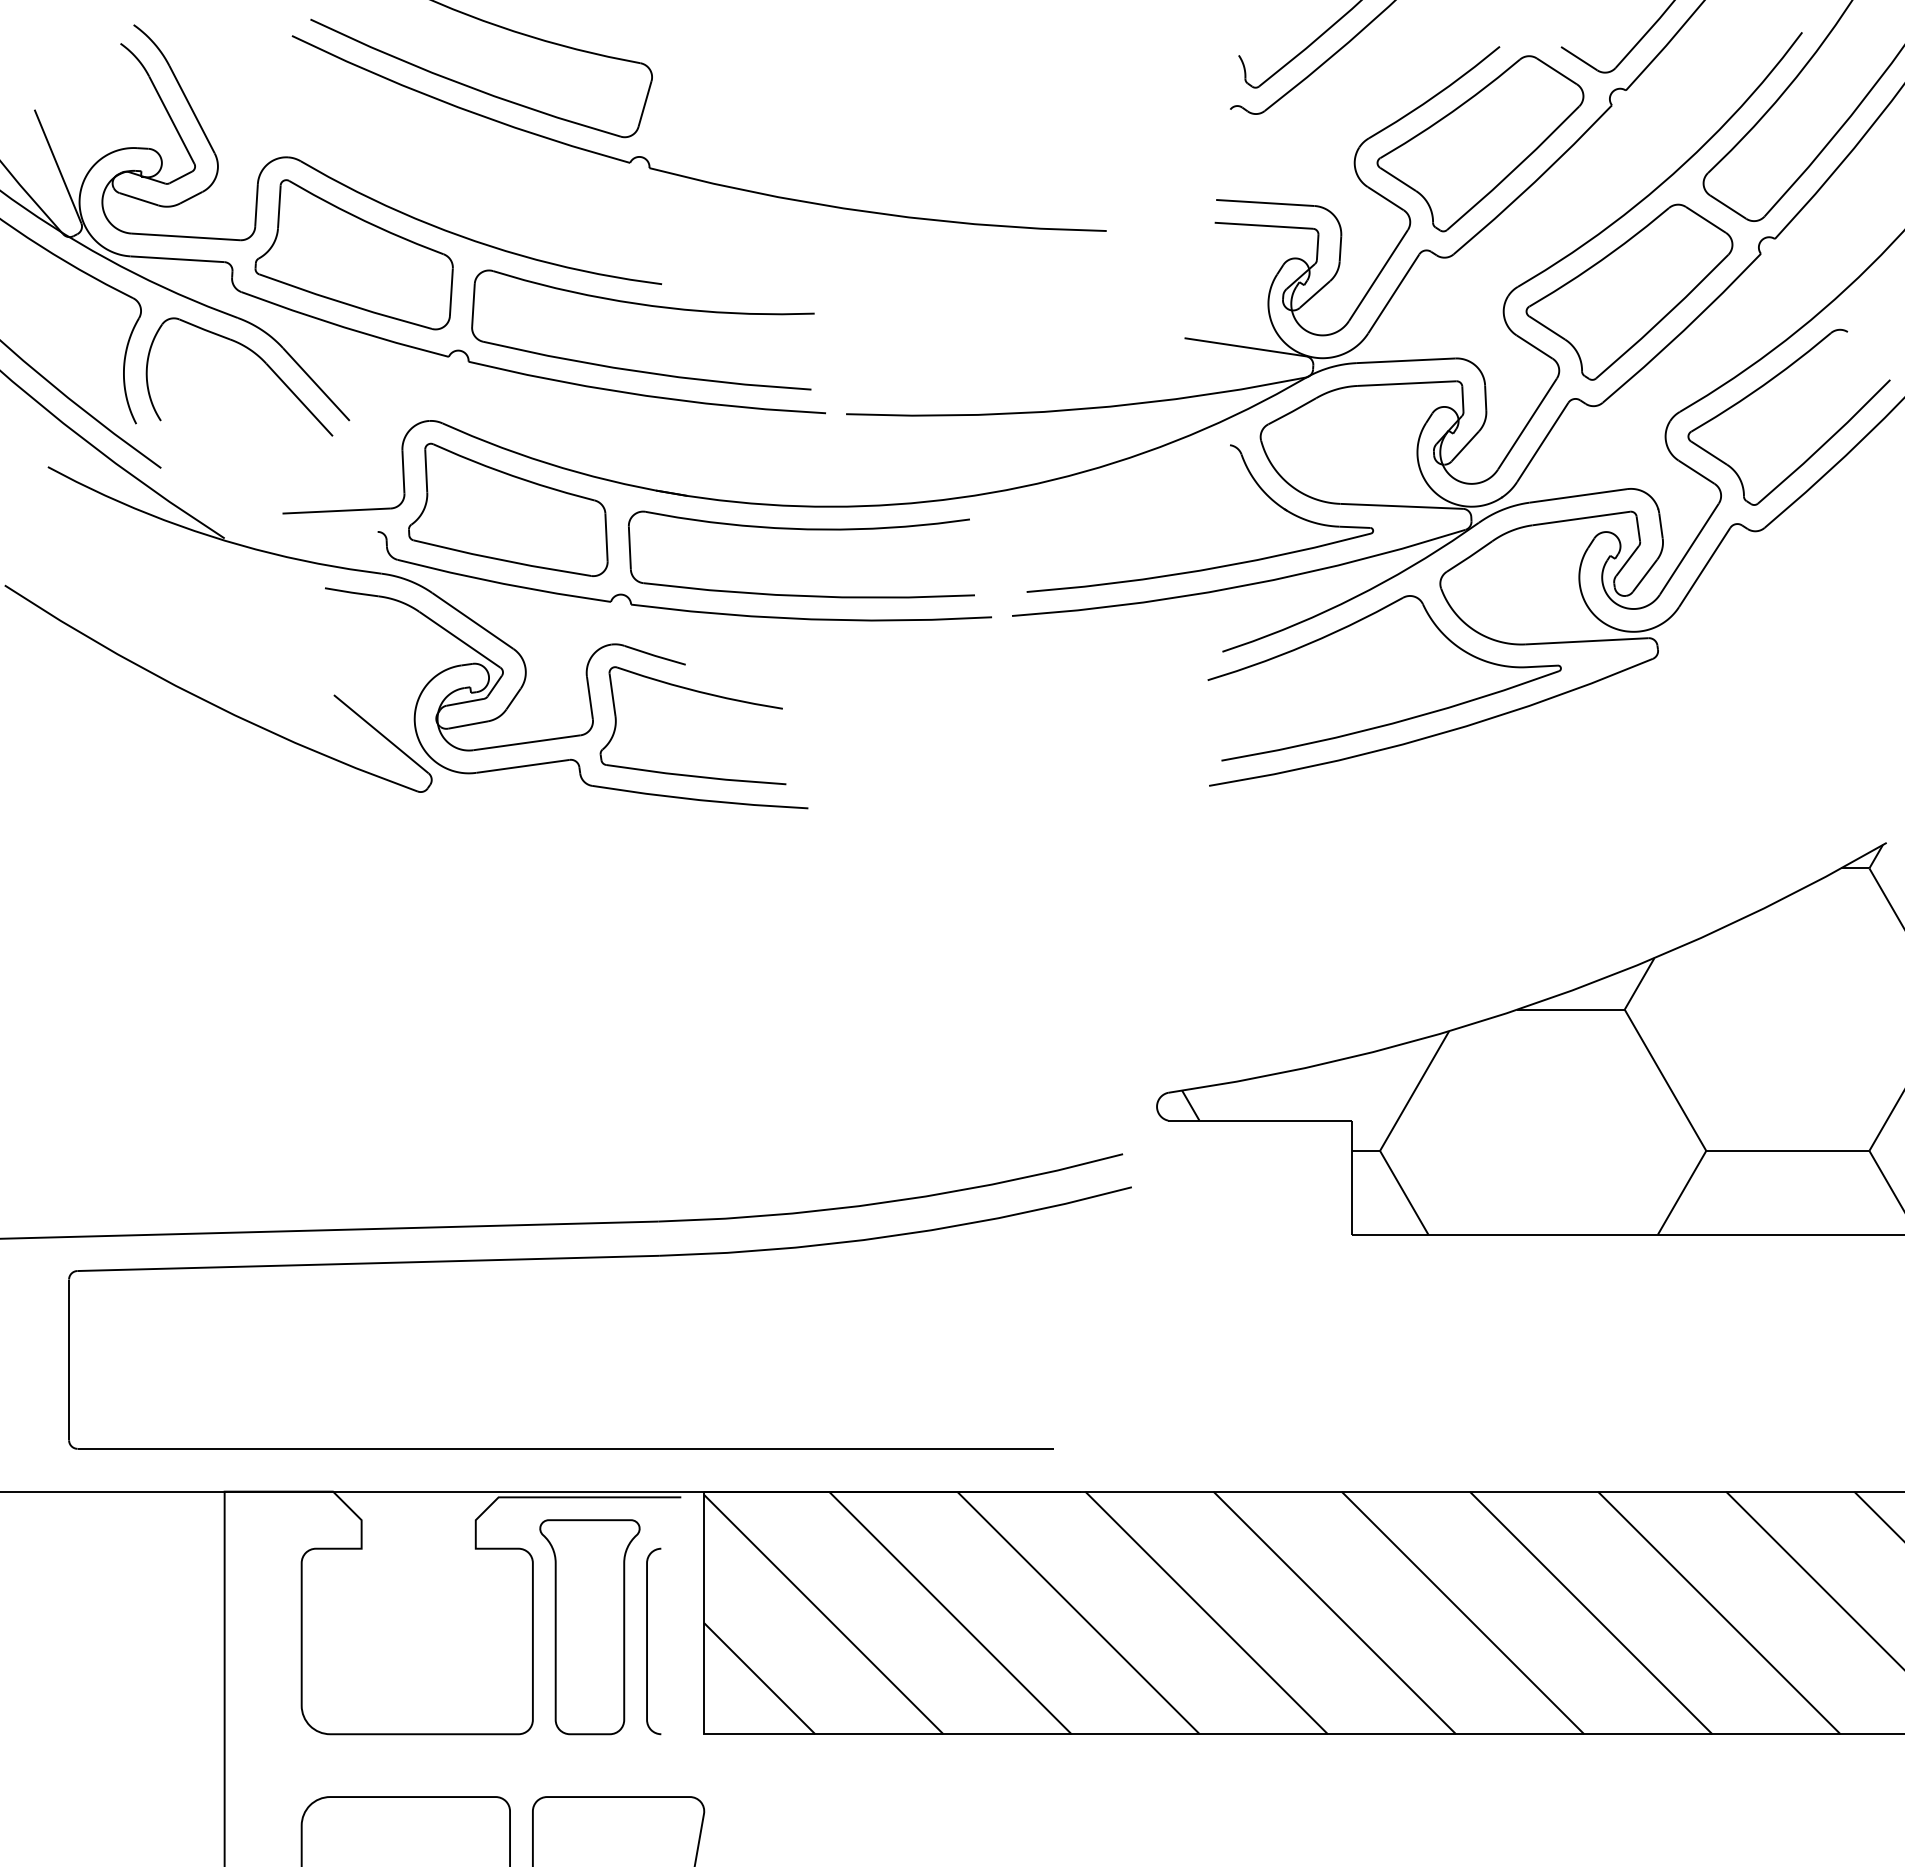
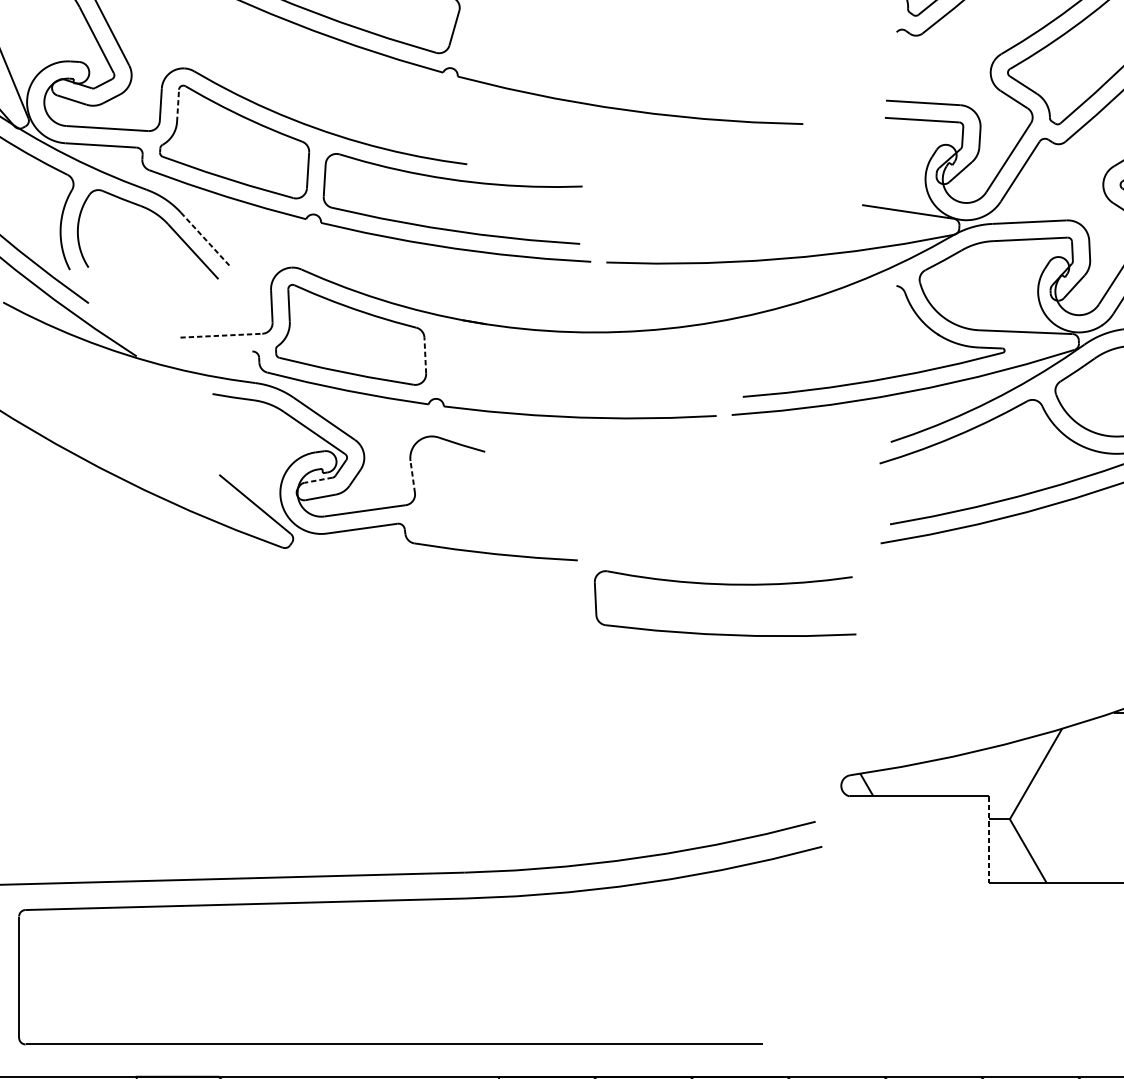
line: (279, 206) -> (178, 105), solid -> dashed
line: (316, 384) -> (206, 240), solid -> dashed
line: (337, 511) -> (222, 336), solid -> dashed
part: (802, 530) -> (726, 585), moved
line: (606, 537) -> (425, 355), solid -> dashed
part: (700, 693) -> (496, 473), removed
line: (589, 697) -> (412, 476), solid -> dashed
line: (465, 702) -> (318, 480), solid -> dashed
line: (1352, 1178) -> (989, 840), solid -> dashed

